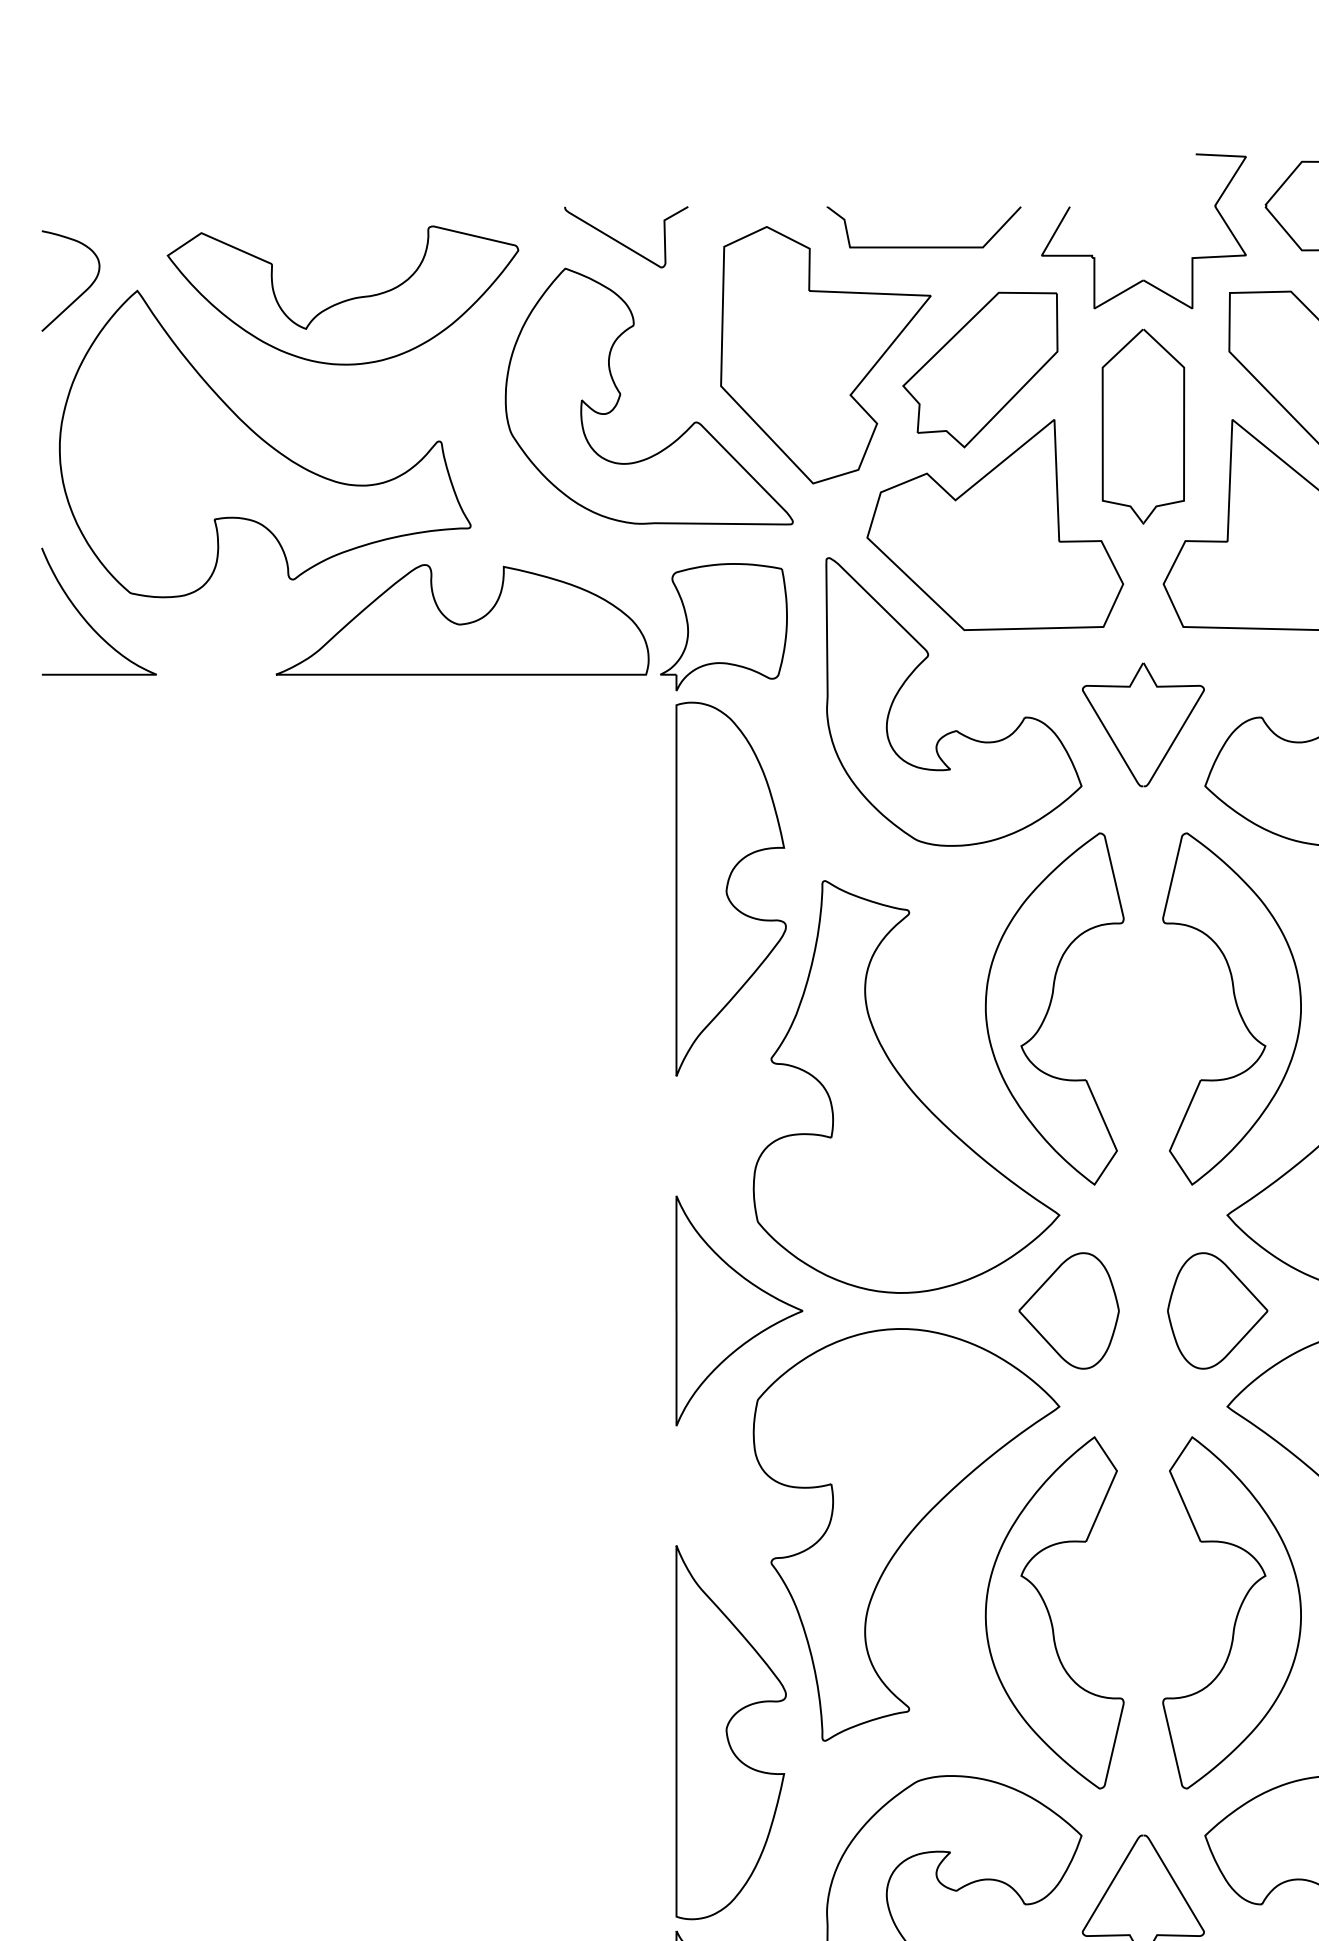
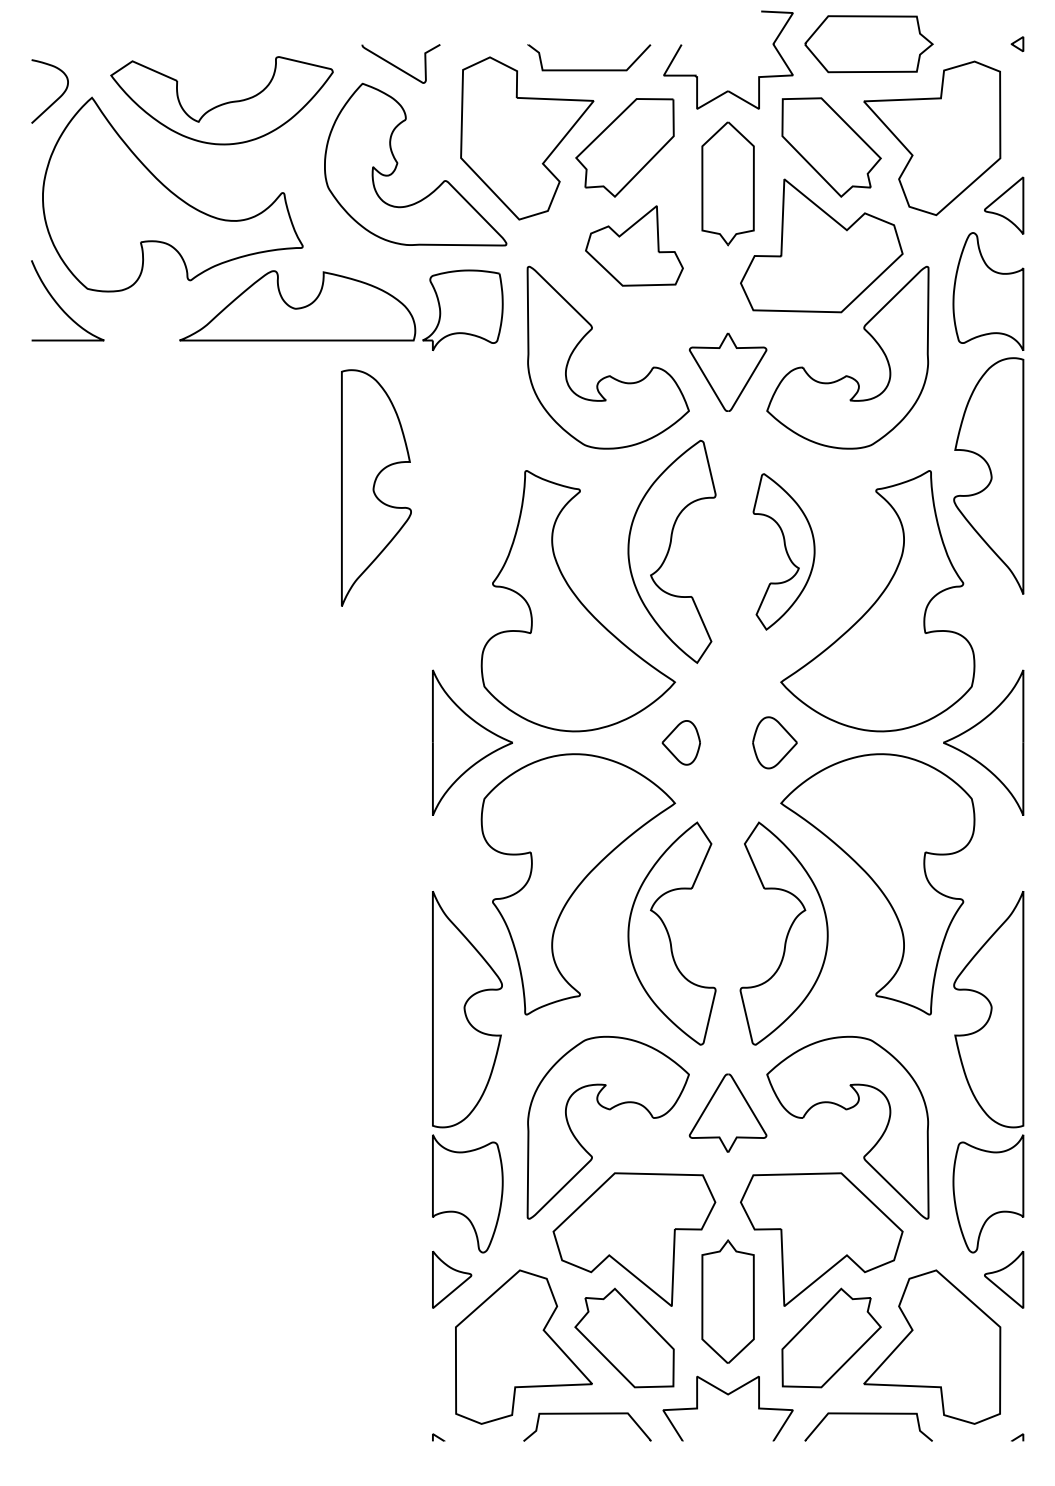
part: (995, 524) -> (634, 245), size x0.6
part: (731, 888) -> (376, 487), moved
part: (1231, 1008) -> (783, 551), size x0.7
part: (1069, 1310) -> (681, 742), size x0.6
part: (1216, 1310) -> (774, 742), size x0.7

